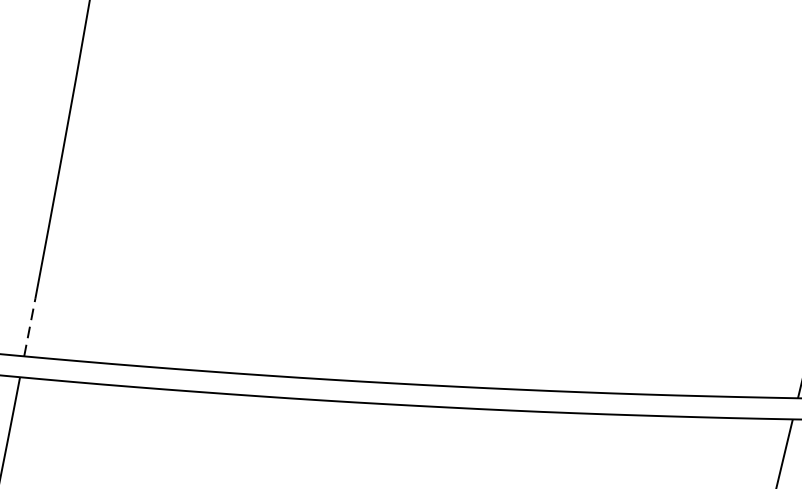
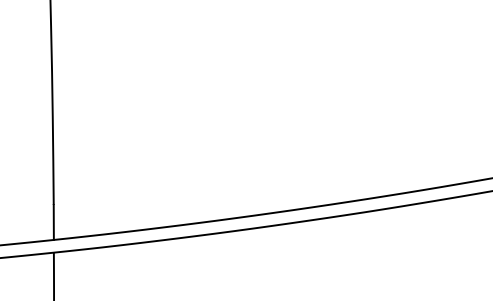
line: (29, 325) -> (53, 221), dashed -> solid

